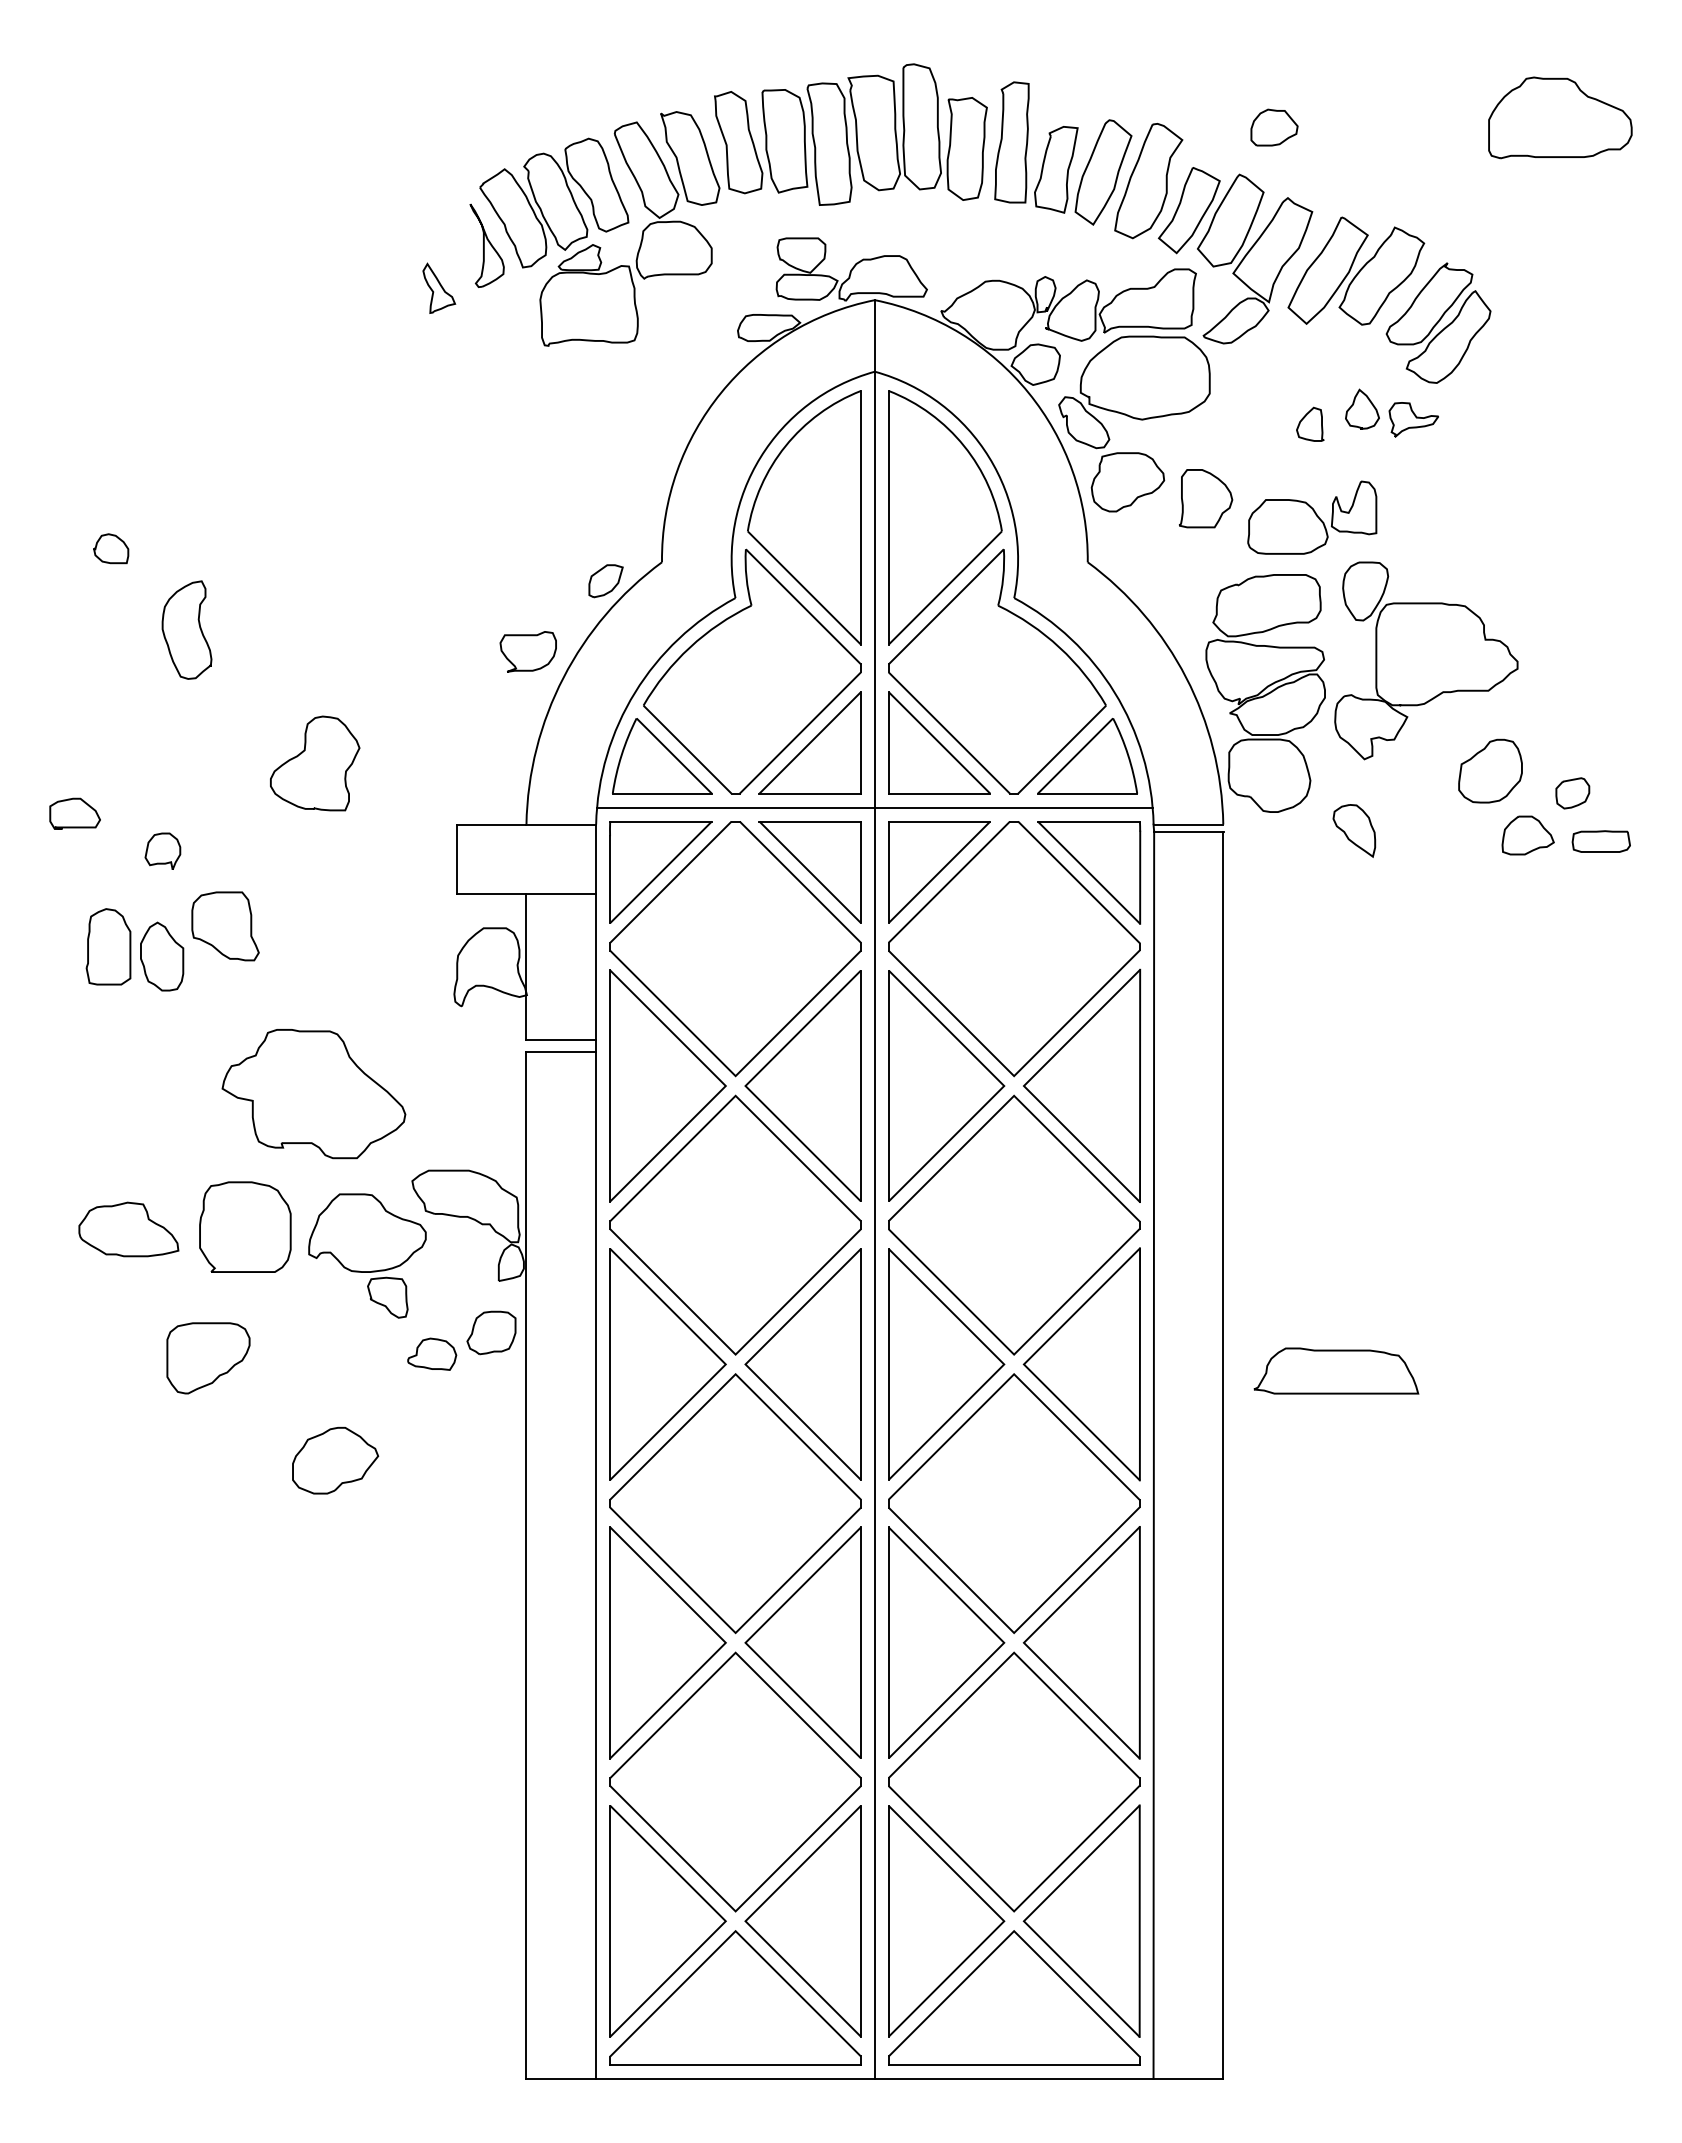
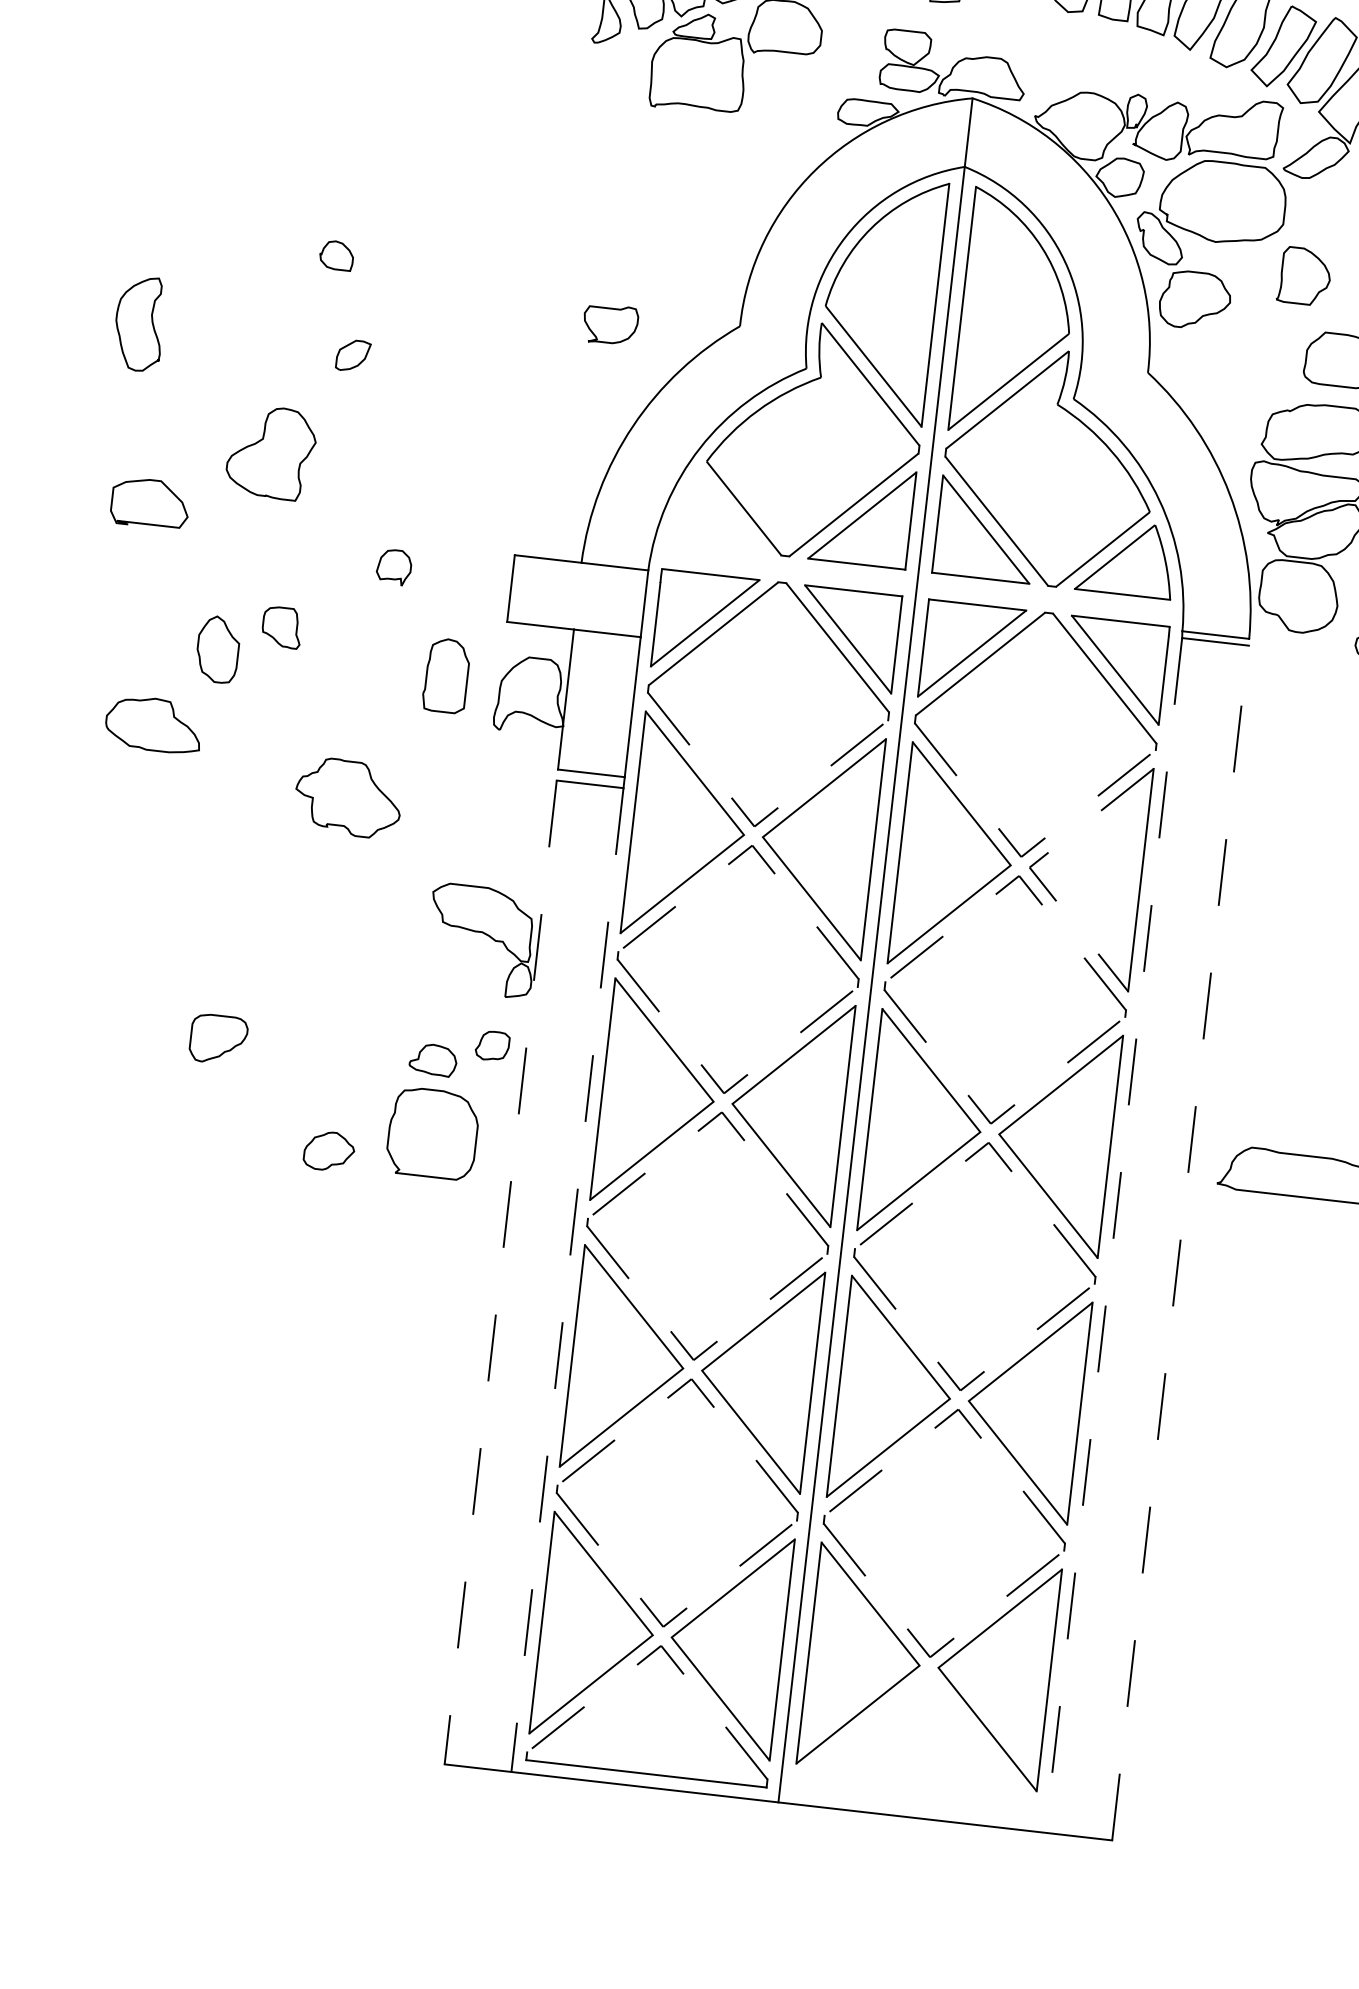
part: (439, 287) -> (556, 38), removed
part: (1206, 498) -> (1305, 276), moved
part: (111, 548) -> (337, 255), moved
part: (605, 581) -> (352, 356), moved
part: (186, 629) -> (139, 323), moved
part: (527, 651) -> (609, 324), moved
part: (662, 756) -> (719, 512), removed
part: (315, 763) -> (271, 452), moved
line: (874, 807) -> (916, 584), removed
part: (74, 813) -> (149, 502), size x1.6
part: (162, 850) -> (393, 566), moved
part: (225, 926) -> (282, 627), size x0.6
part: (108, 946) -> (446, 675), moved
line: (735, 1076) -> (754, 826), solid -> dashed
line: (1014, 1076) -> (1021, 857), solid -> dashed
line: (1023, 1086) -> (1029, 867), solid -> dashed
part: (313, 1094) -> (348, 798), size x0.6
line: (735, 1095) -> (752, 845), solid -> dashed
line: (1014, 1095) -> (1019, 875), solid -> dashed
part: (245, 1226) -> (433, 1132), moved
part: (128, 1229) -> (153, 724), moved
part: (367, 1255) -> (382, 958), removed
part: (491, 1332) -> (492, 1045), size x0.7
line: (735, 1354) -> (723, 1093), solid -> dashed
line: (1014, 1354) -> (991, 1123), solid -> dashed
part: (208, 1358) -> (218, 1039), size x0.7
line: (735, 1374) -> (721, 1112), solid -> dashed
line: (1014, 1374) -> (989, 1142), solid -> dashed
line: (1153, 1455) -> (1113, 1235), solid -> dashed
line: (1223, 1455) -> (1180, 1243), solid -> dashed
part: (335, 1460) -> (329, 1151), size x0.6
line: (526, 1565) -> (500, 1272), solid -> dashed
line: (596, 1565) -> (567, 1280), solid -> dashed
line: (735, 1633) -> (693, 1360), solid -> dashed
line: (1014, 1633) -> (960, 1391), solid -> dashed
line: (735, 1652) -> (691, 1378), solid -> dashed
line: (1014, 1652) -> (958, 1409), solid -> dashed
line: (735, 1911) -> (663, 1626), solid -> dashed
line: (1014, 1911) -> (930, 1657), solid -> dashed
line: (735, 1931) -> (661, 1646), solid -> dashed
part: (1014, 1997) -> (921, 1739), removed

